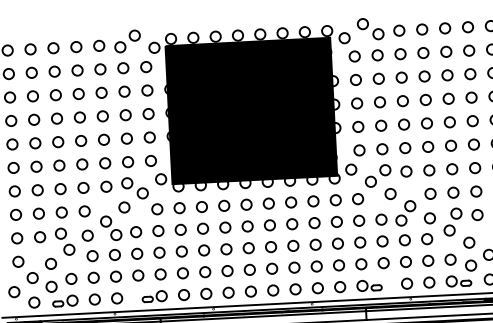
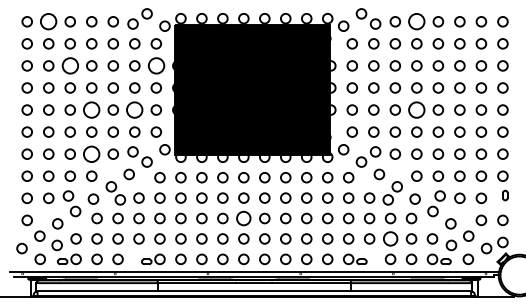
circle: (421, 29) -> (416, 21), size x1.6
circle: (30, 49) -> (48, 21), size x1.6
circle: (146, 90) -> (155, 65), size x1.6
circle: (55, 94) -> (69, 65), size x1.6
circle: (426, 122) -> (416, 109), size x1.6
circle: (126, 138) -> (134, 109), size x1.6
circle: (80, 140) -> (91, 109), size x1.6
circle: (83, 187) -> (91, 153), size x1.6
circle: (248, 248) -> (243, 218), size x1.4
circle: (405, 261) -> (390, 238), size x1.4

